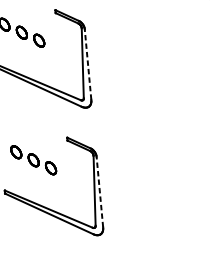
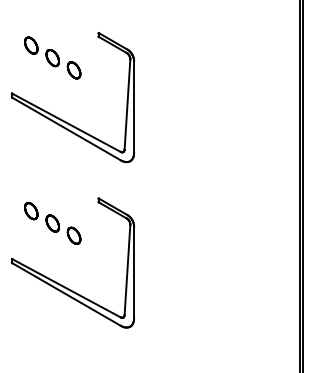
line: (88, 64) -> (134, 106), dashed -> solid
line: (100, 192) -> (134, 272), dashed -> solid

